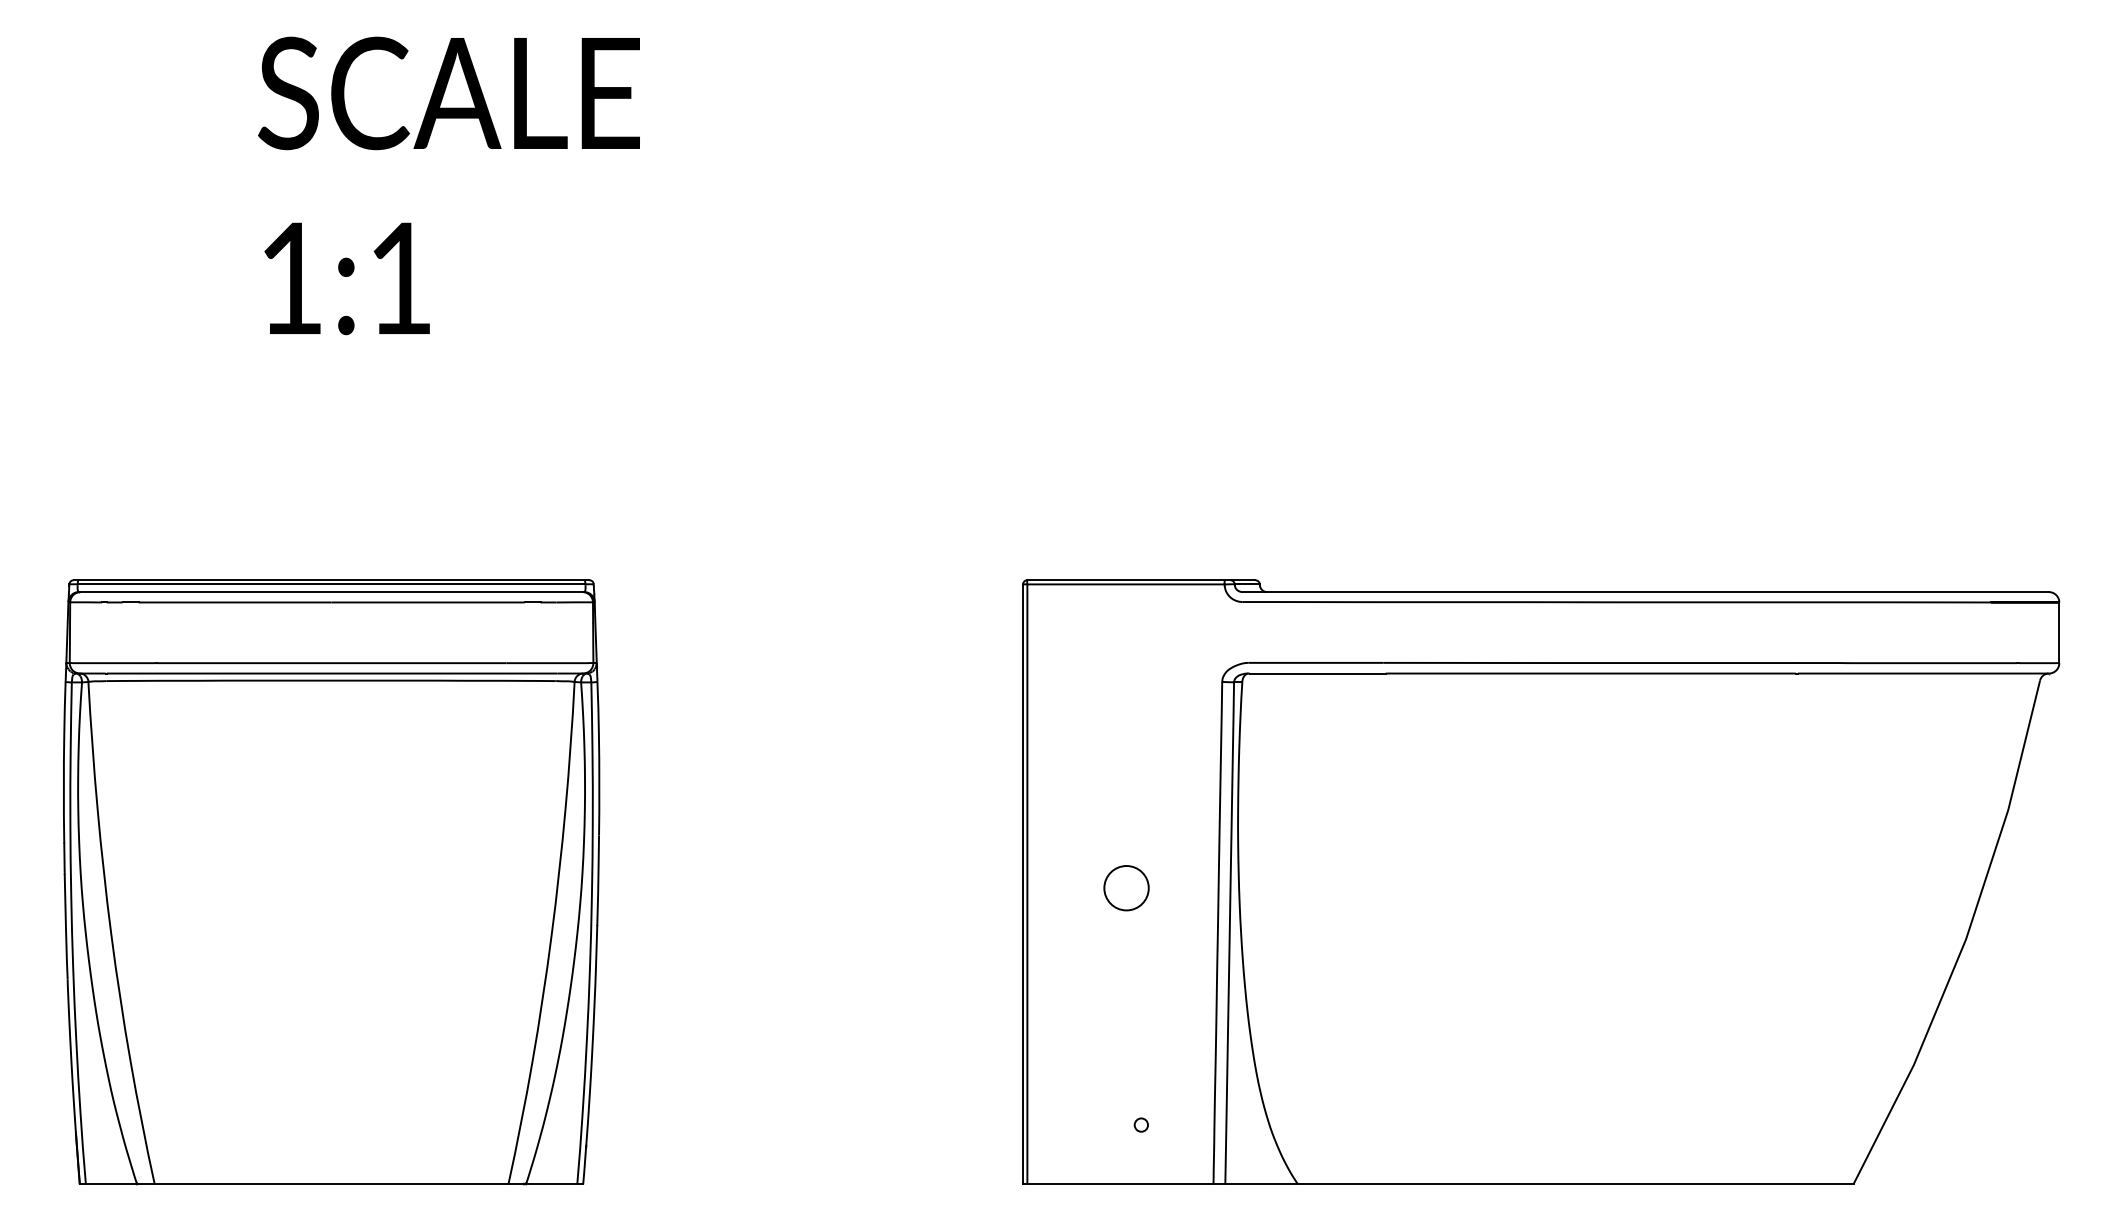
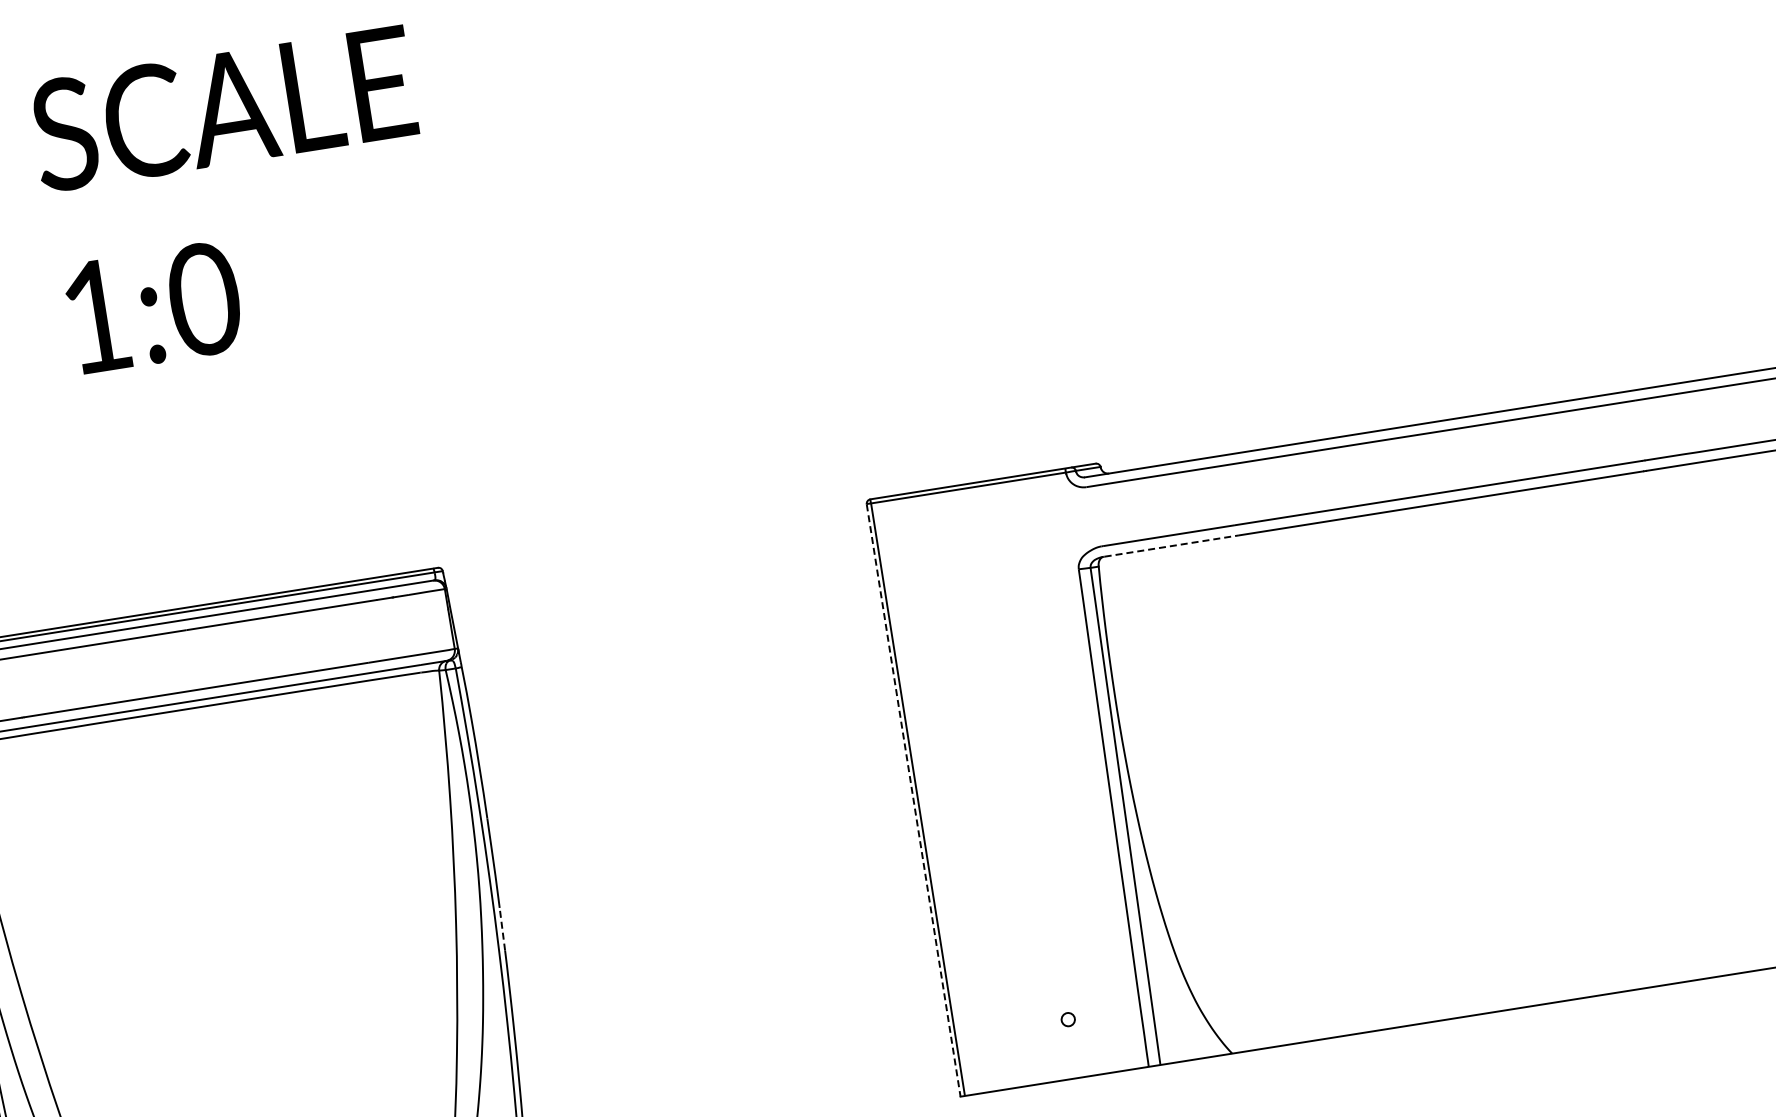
text: (400, 278) -> (204, 299), 1:1 -> 1:0
line: (1317, 673) -> (1171, 546), solid -> dashed
line: (1022, 884) -> (913, 800), solid -> dashed
circle: (1126, 888) -> (1016, 788), removed
line: (596, 946) -> (502, 928), solid -> dashed

